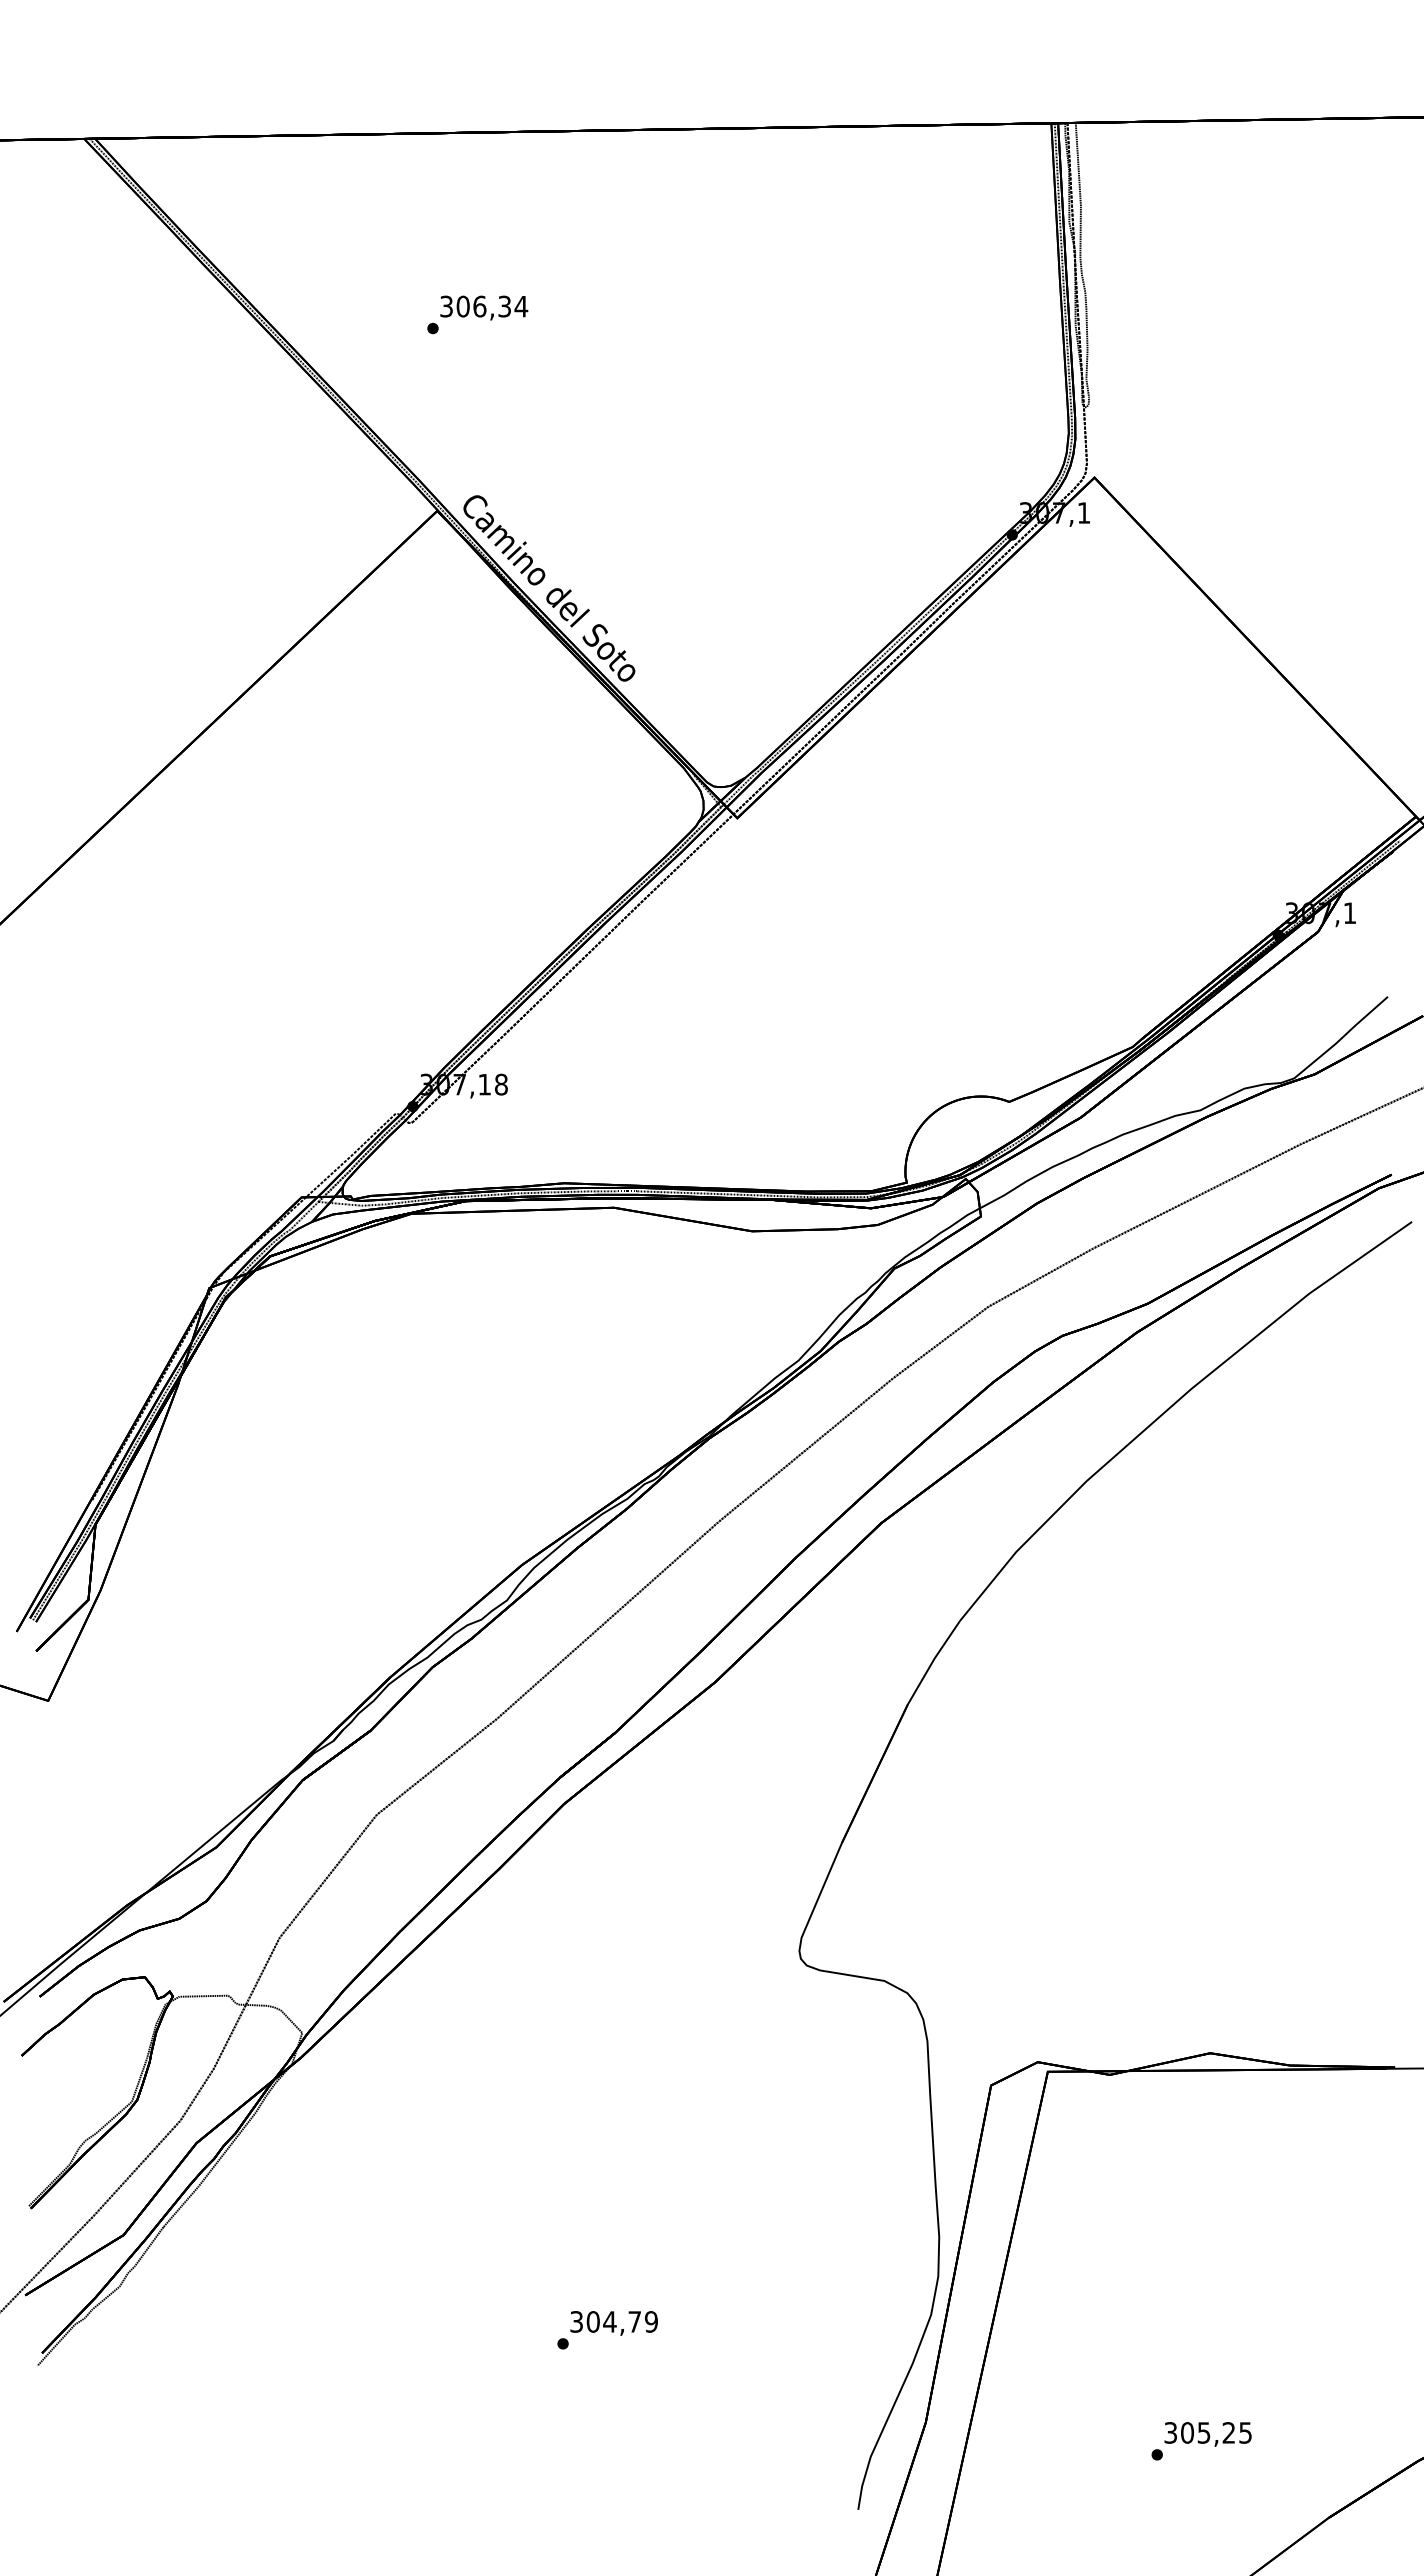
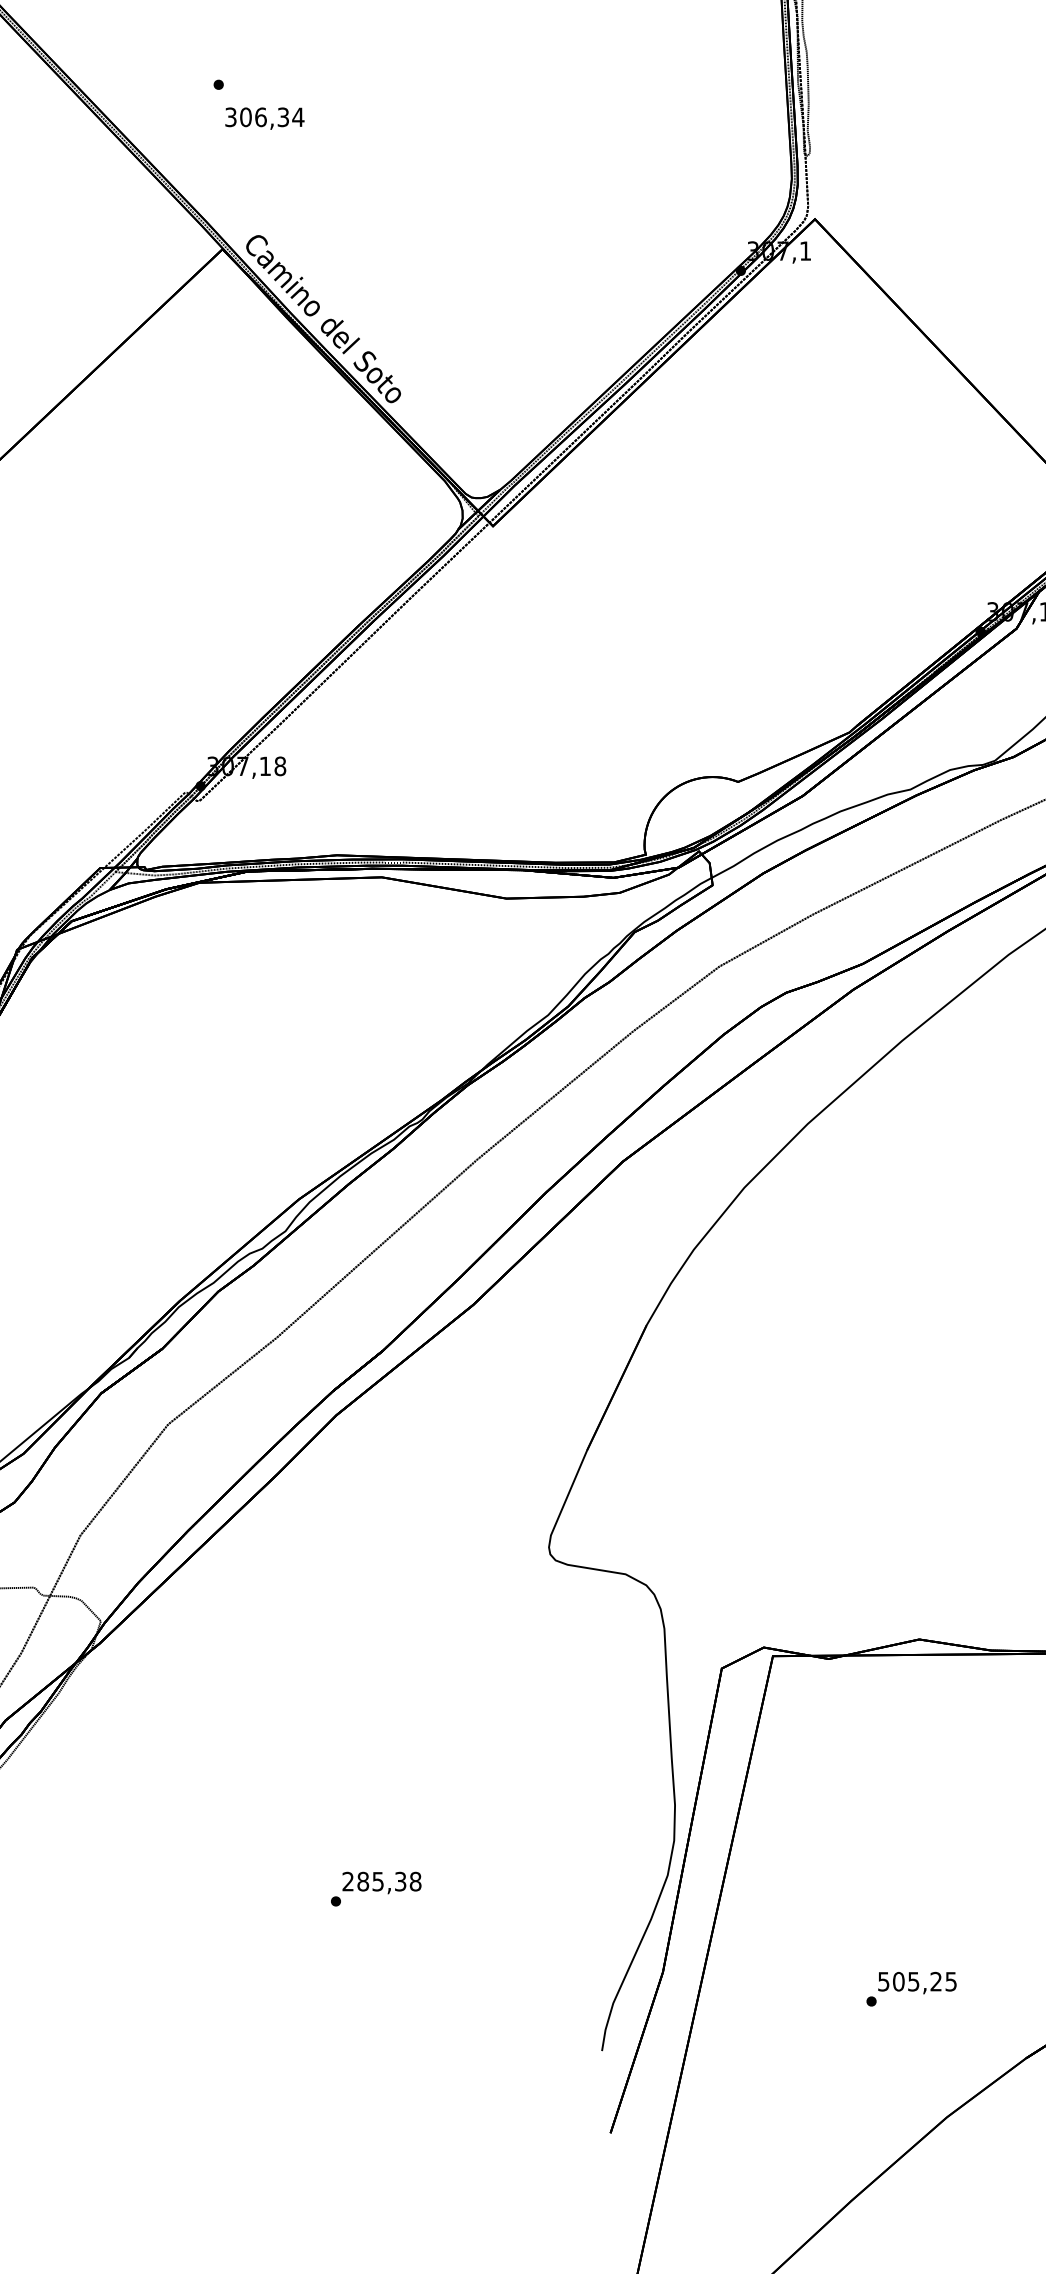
text: (484, 307) -> (265, 118), moved
text: (613, 2321) -> (381, 1881), 304,79 -> 285,38
text: (1171, 2432) -> (884, 1981), 305,25 -> 505,25

